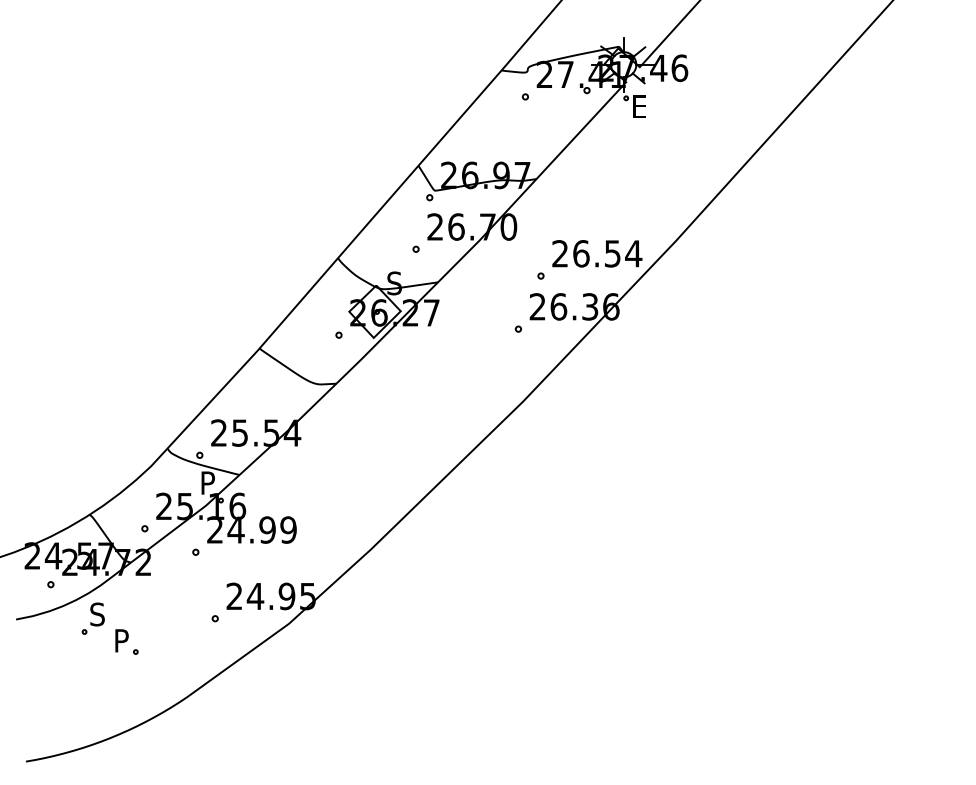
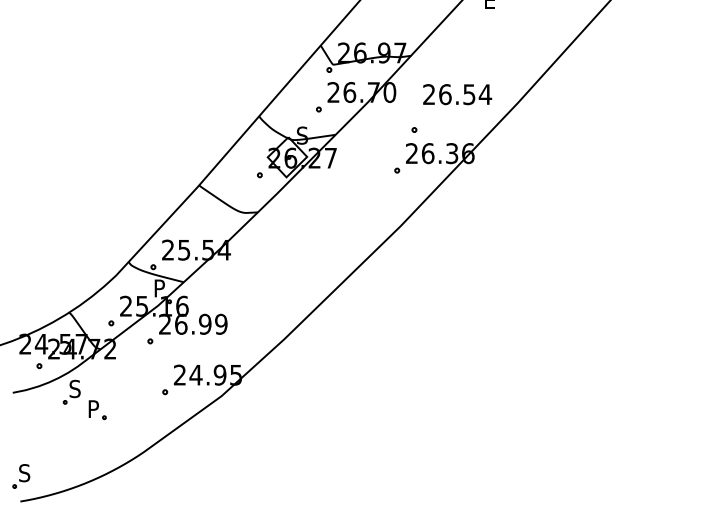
text: (597, 253) -> (457, 94), moved
text: (235, 529) -> (180, 323), 24.99 -> 26.99
part: (26, 728) -> (20, 476), added

